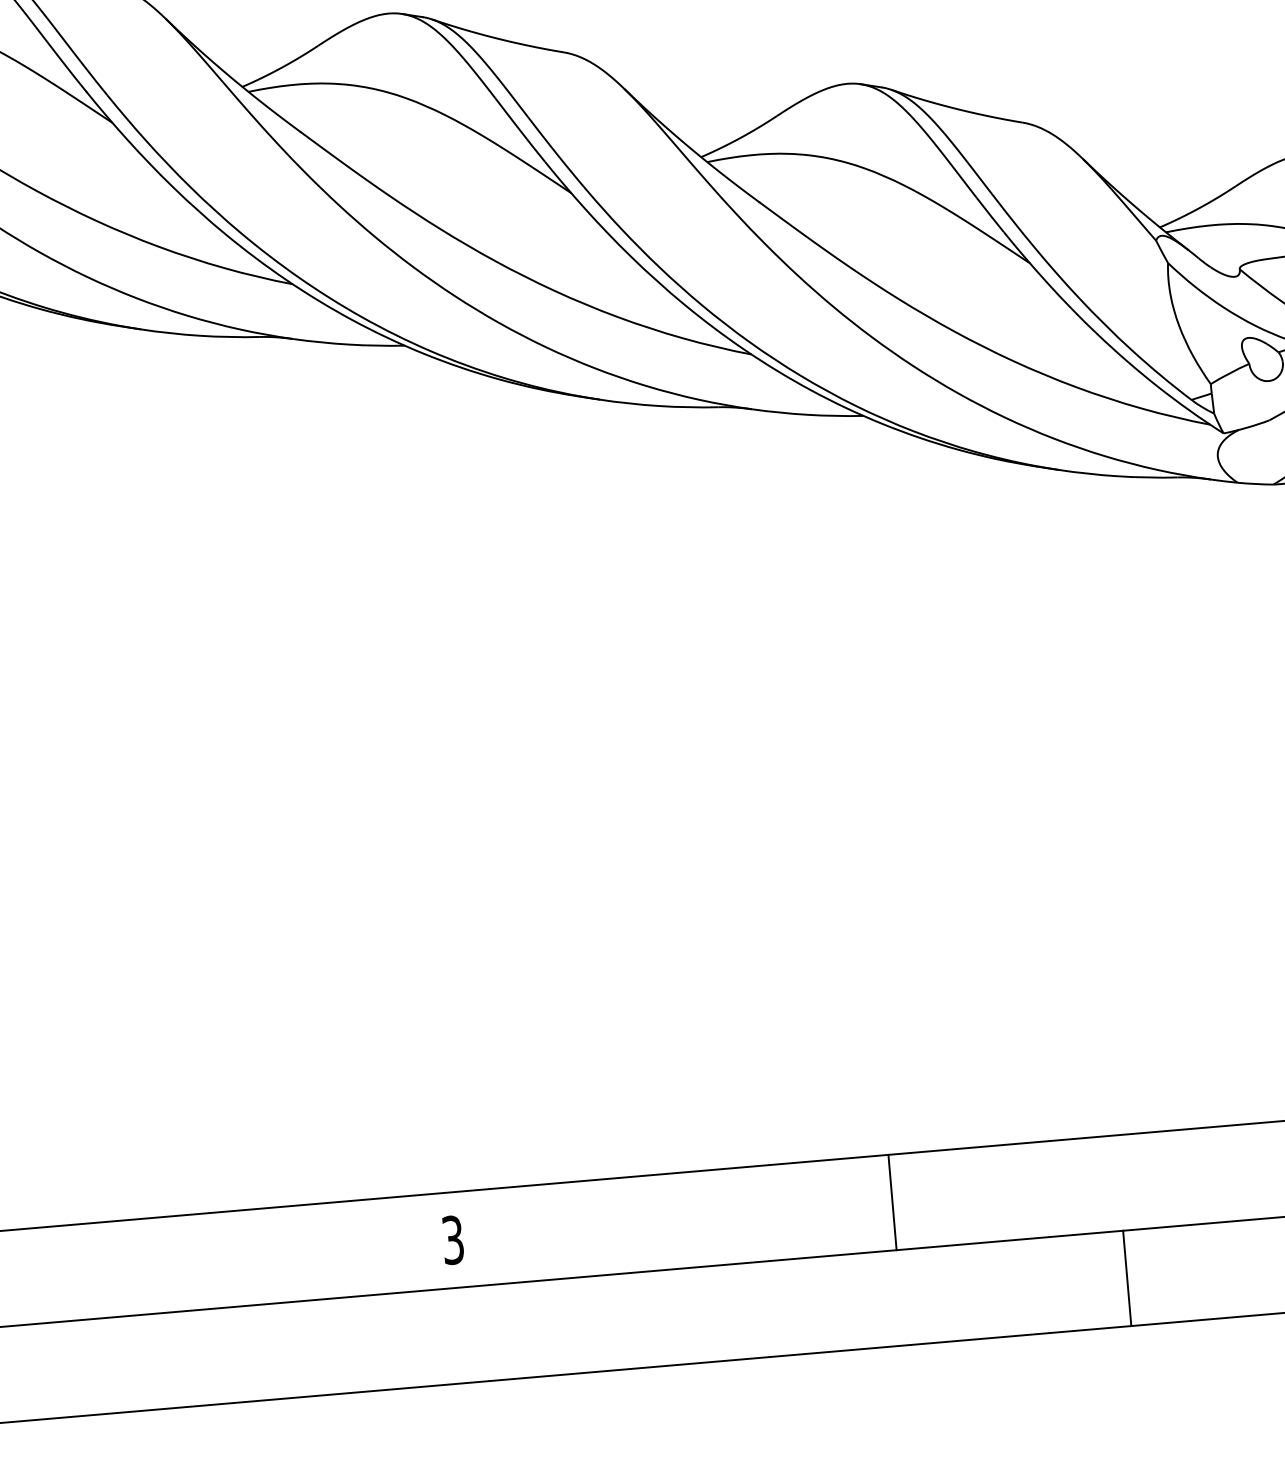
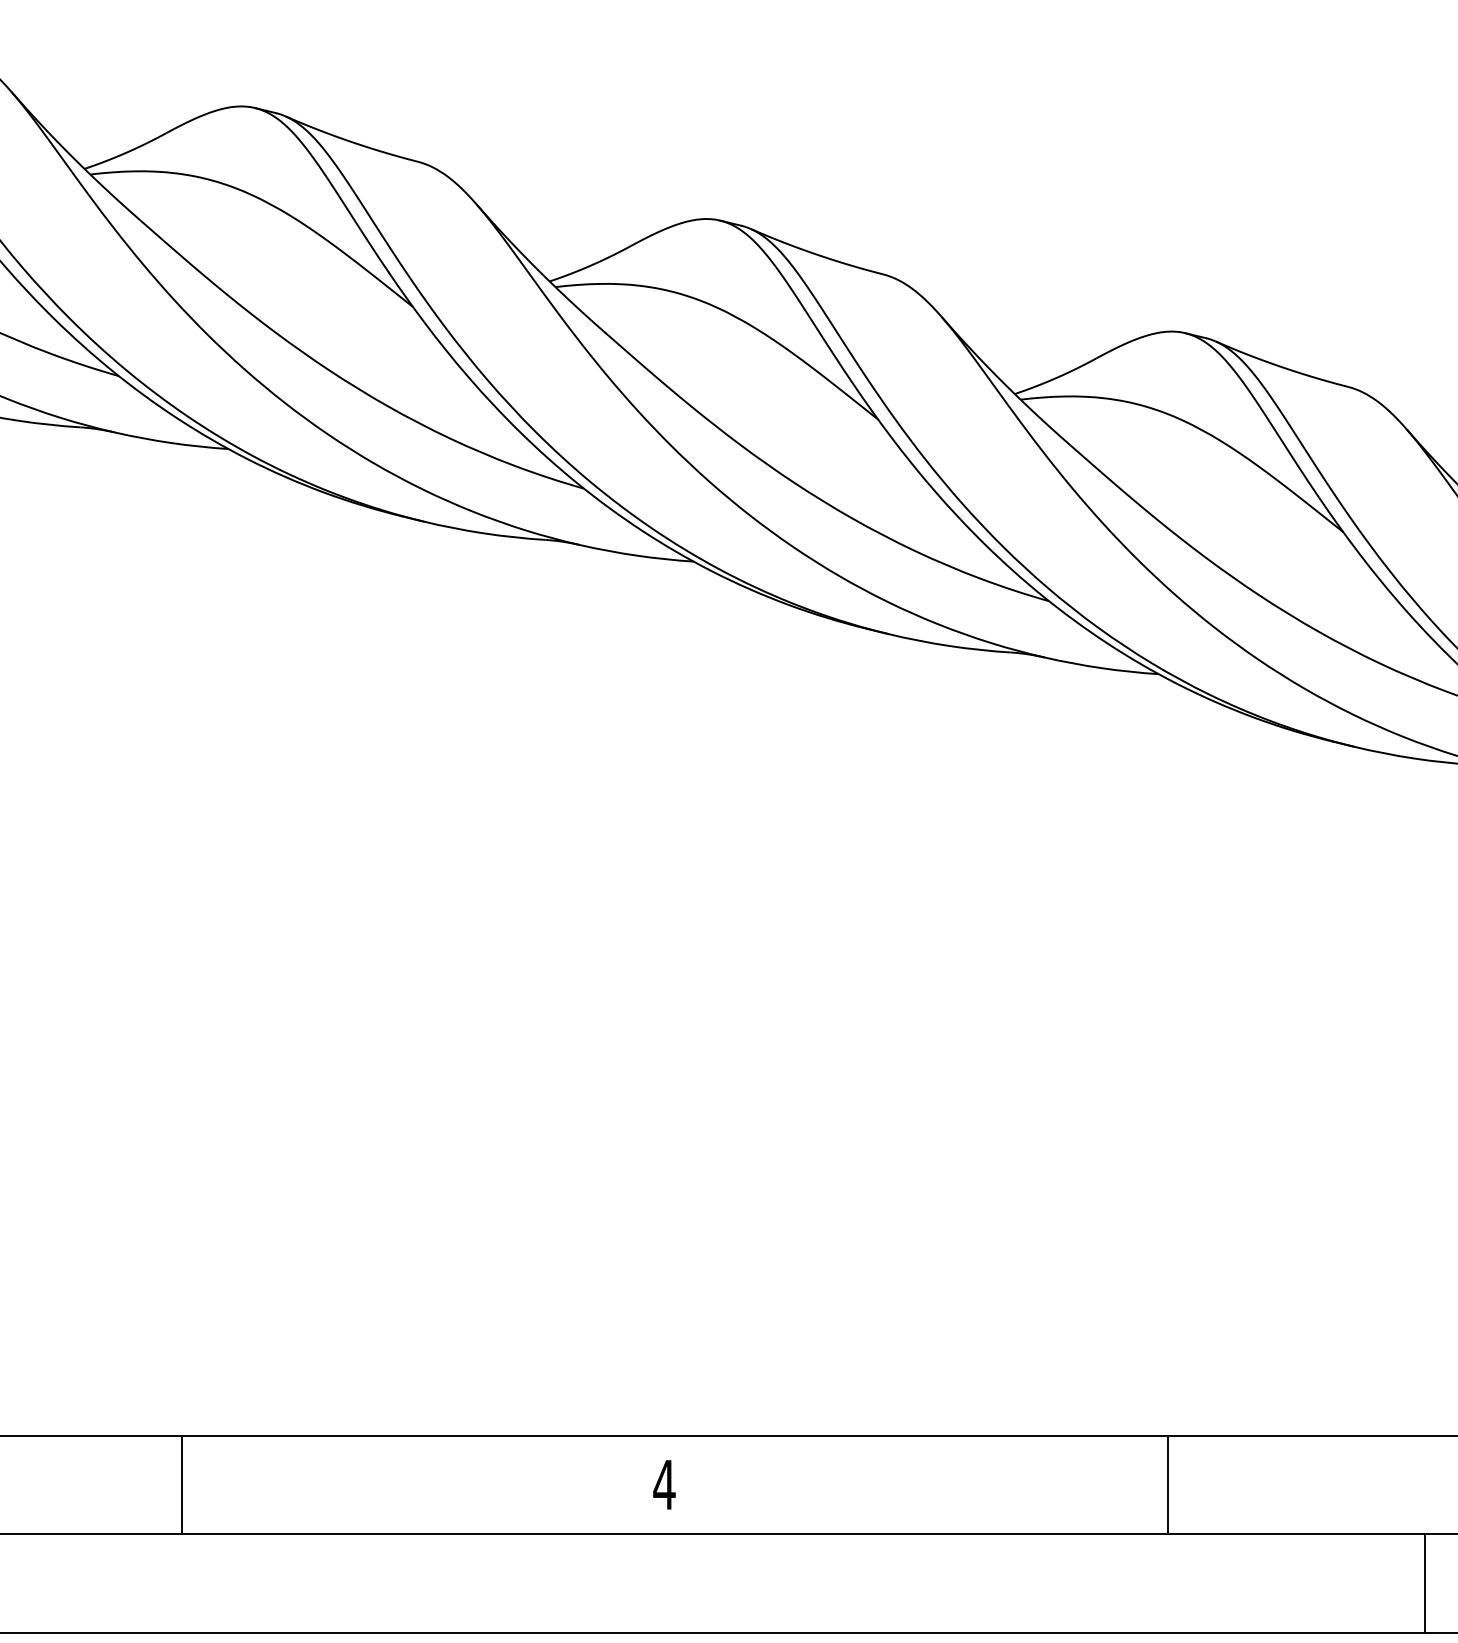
line: (892, 1202) -> (1168, 1484), moved
text: (453, 1239) -> (664, 1484), 3 -> 4
line: (1126, 1278) -> (1424, 1583), moved

